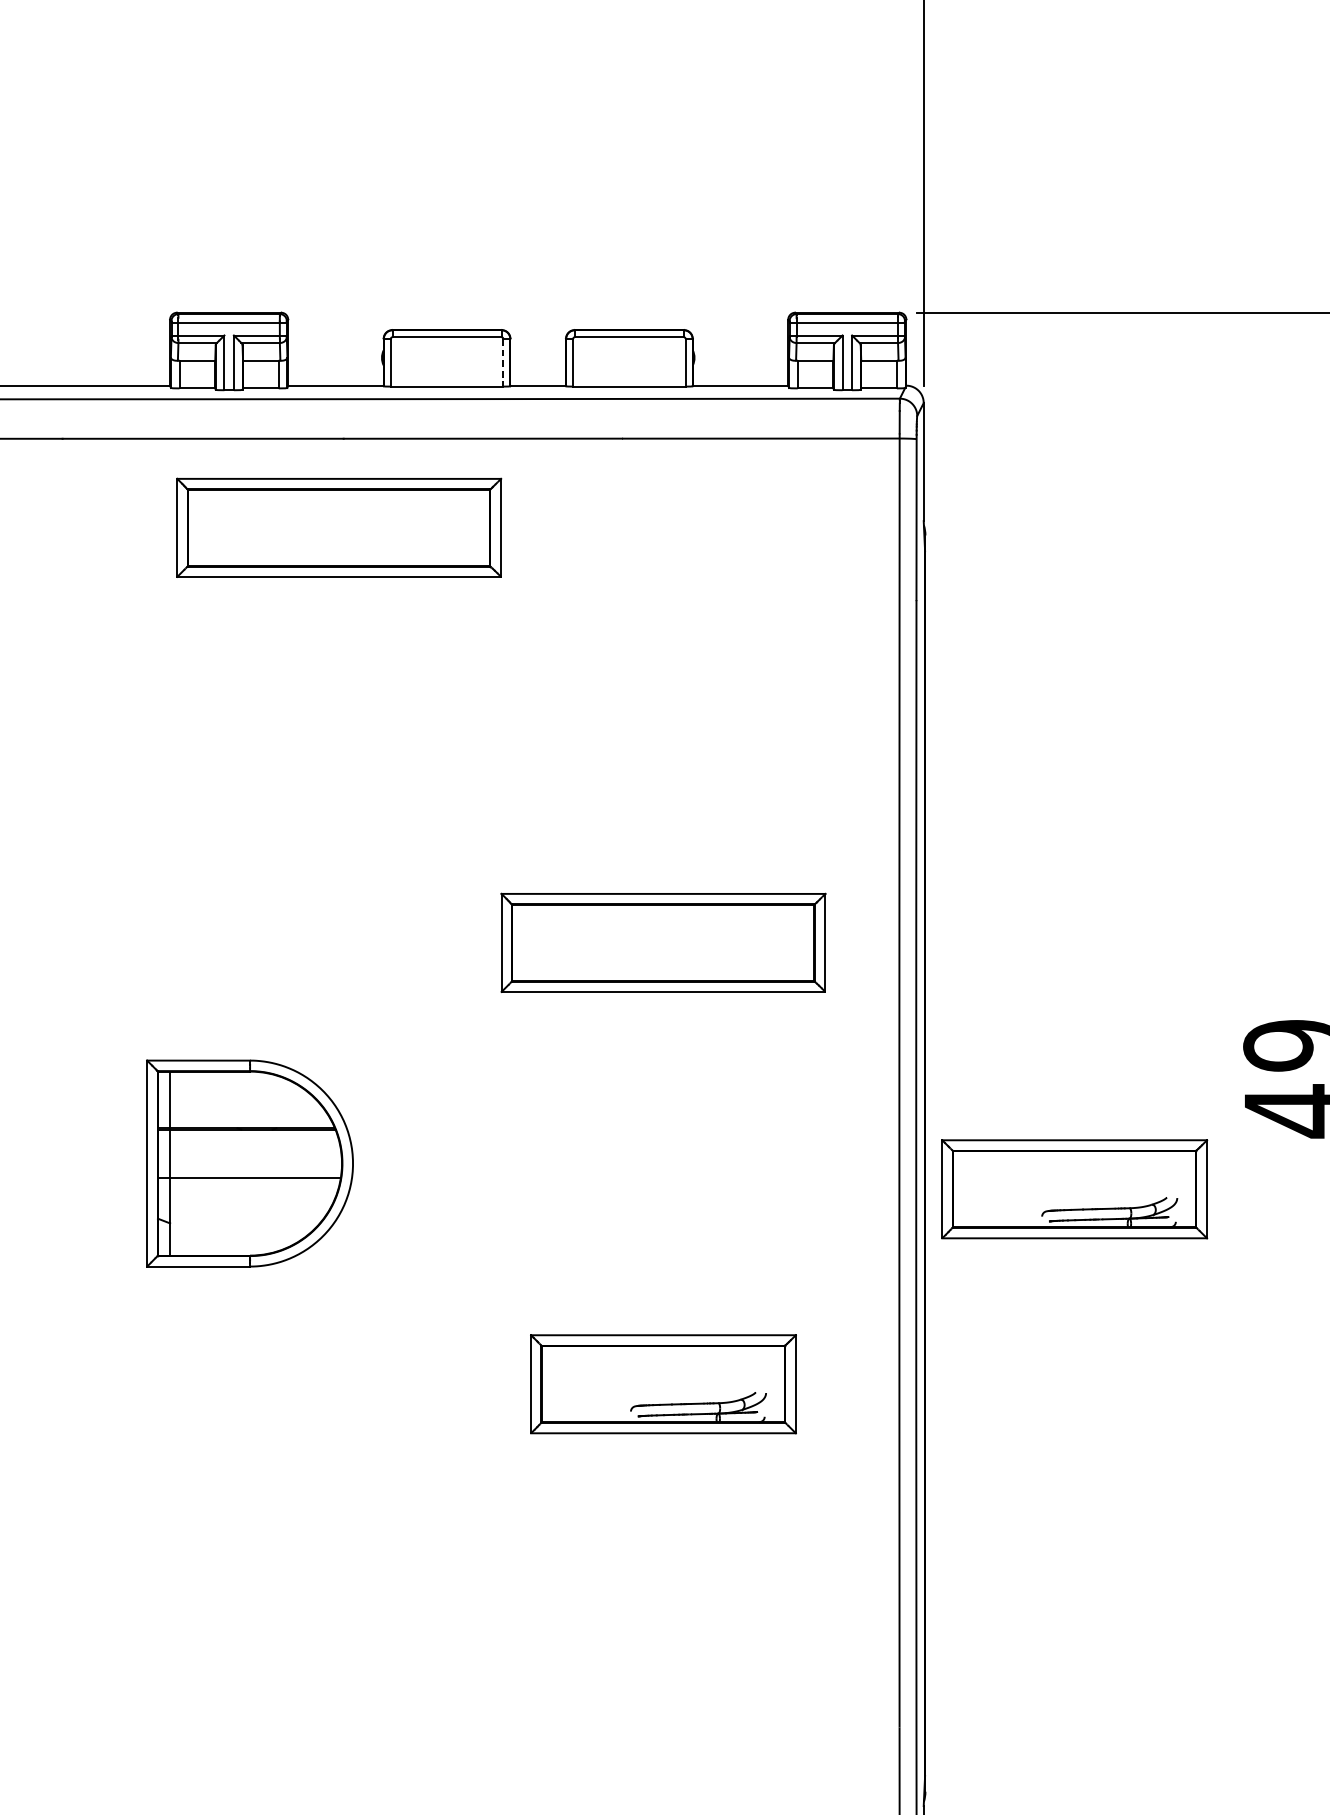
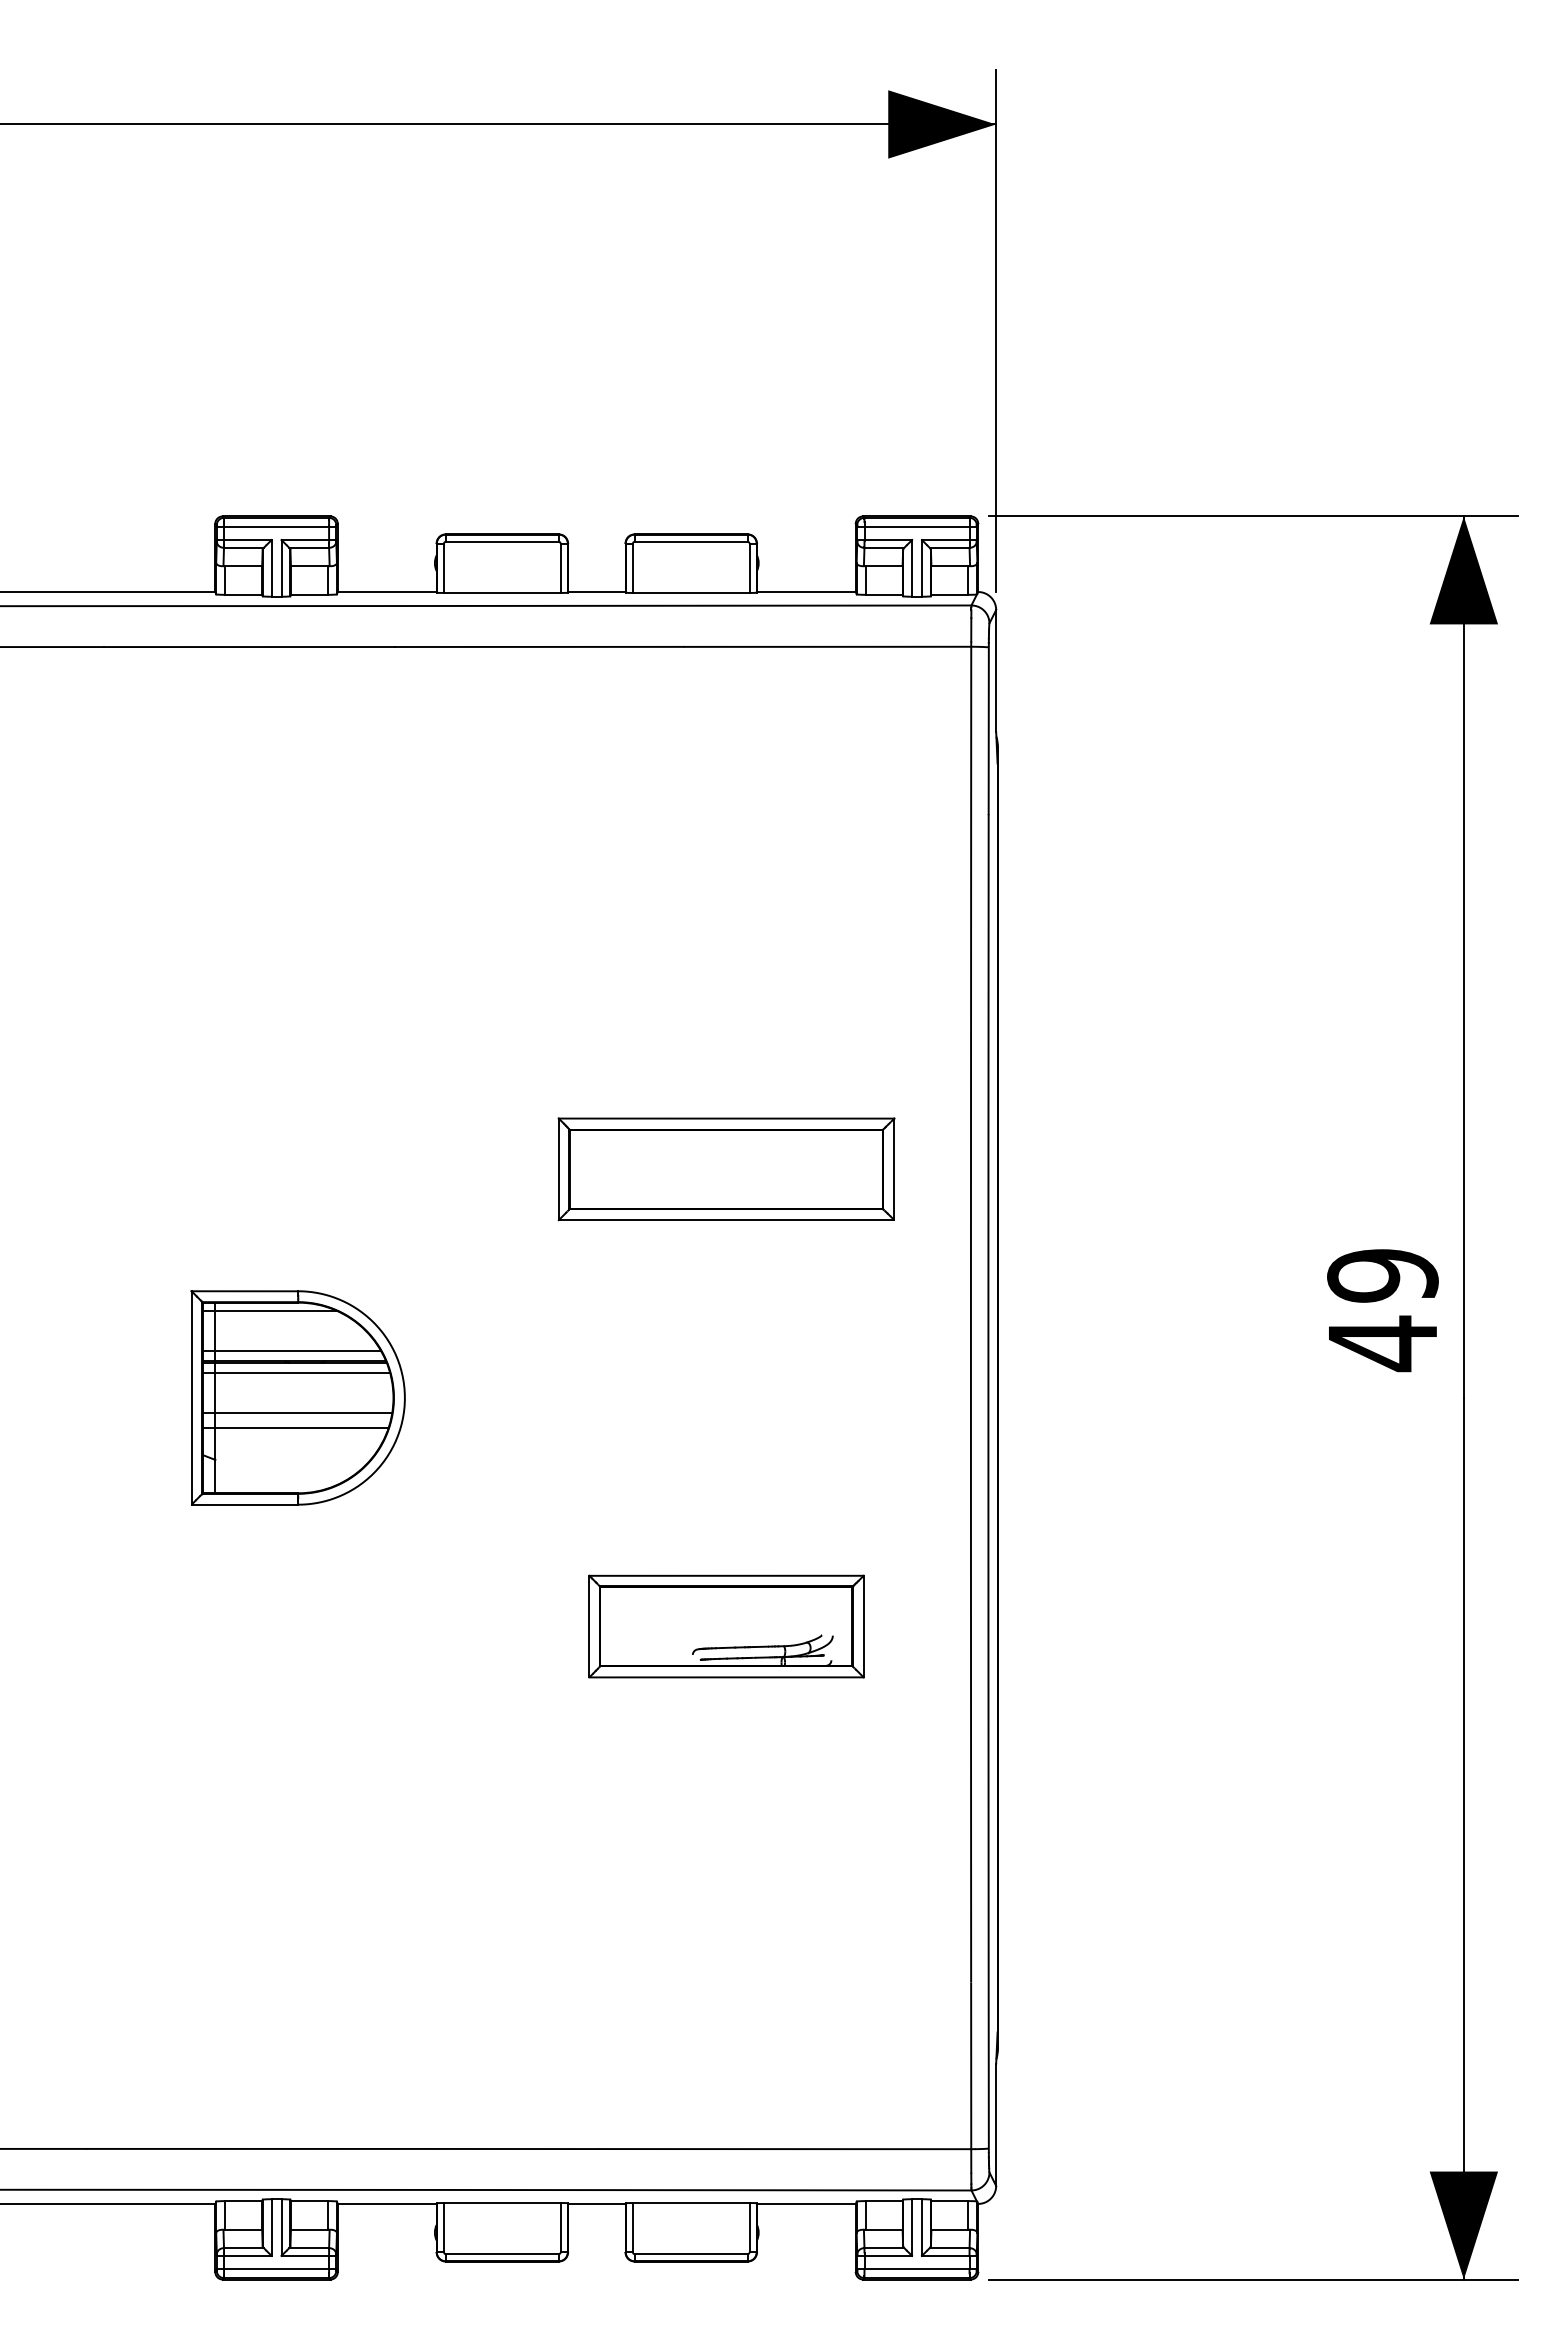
line: (503, 362) -> (560, 568), dashed -> solid
part: (339, 528) -> (390, 739), removed
line: (222, 1080) -> (269, 1311), added
line: (243, 1117) -> (291, 1350), added
line: (248, 1139) -> (296, 1373), added
part: (1074, 1189) -> (1152, 1424), removed
line: (247, 1193) -> (295, 1428), added

